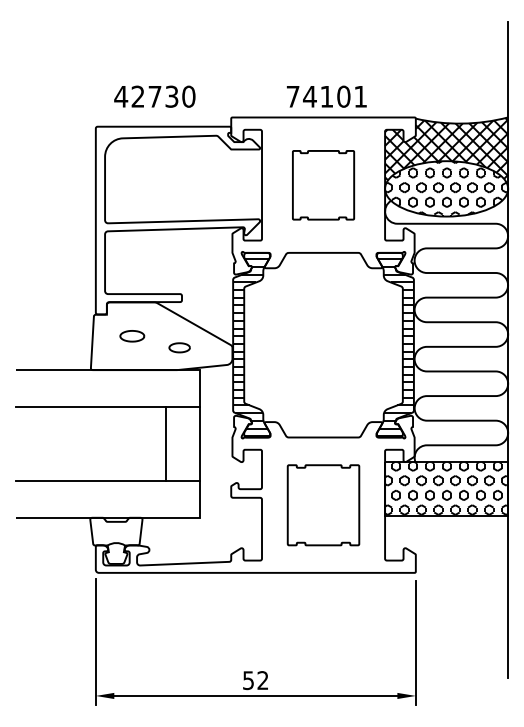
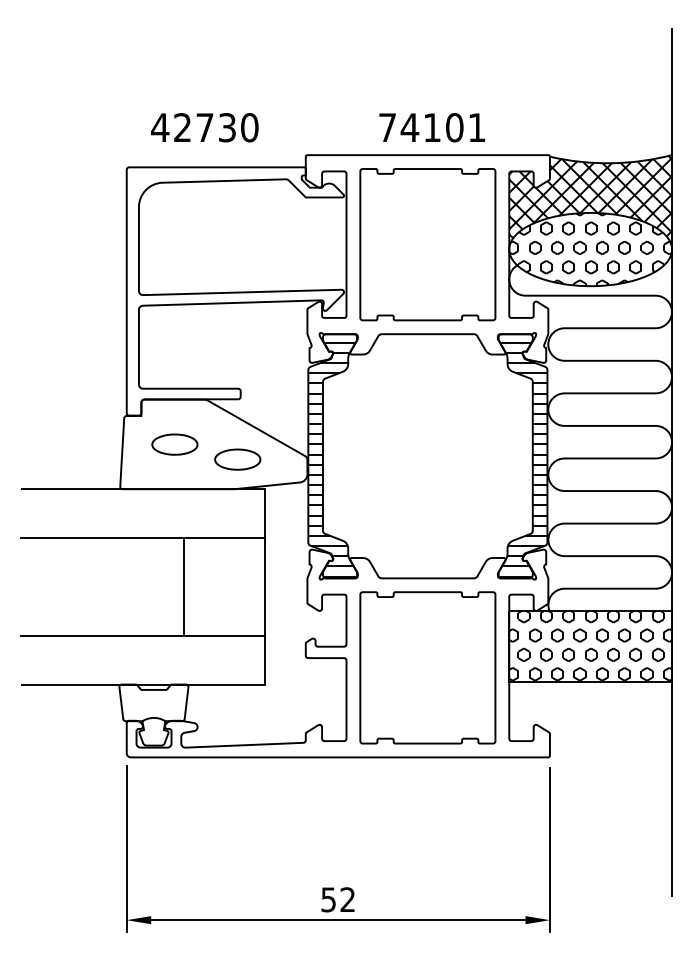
part: (323, 185) -> (427, 245), size x1.67
part: (132, 335) -> (175, 443), size x1.43
part: (179, 347) -> (237, 459), size x1.67
line: (165, 443) -> (183, 586), moved
part: (323, 505) -> (427, 668), size x1.43

